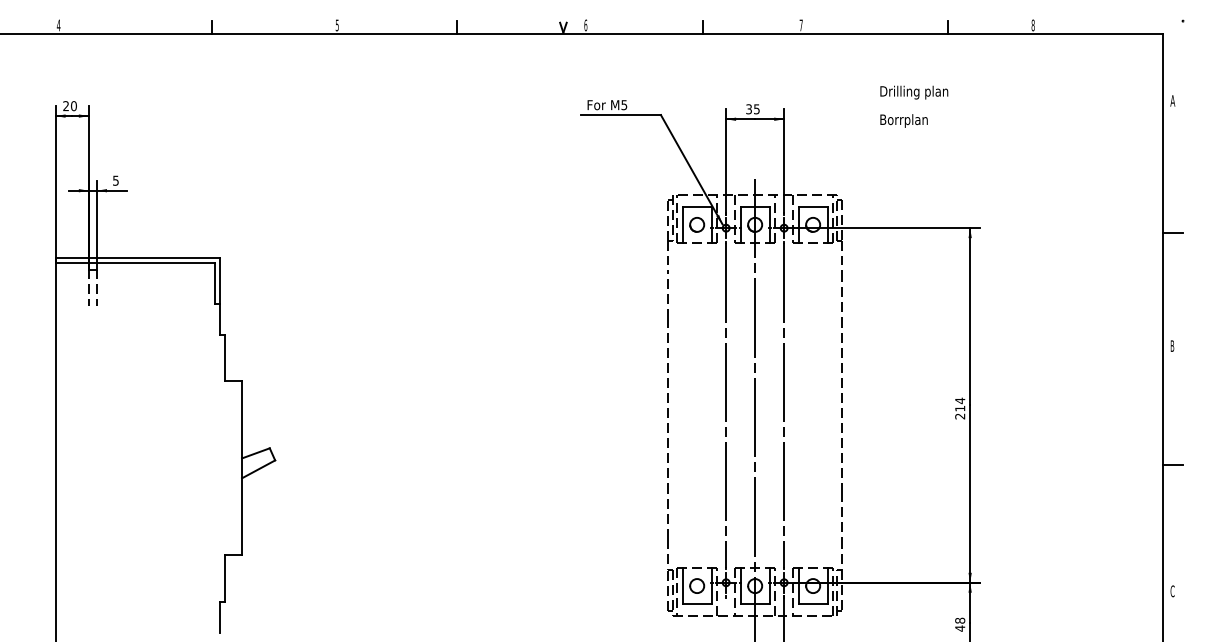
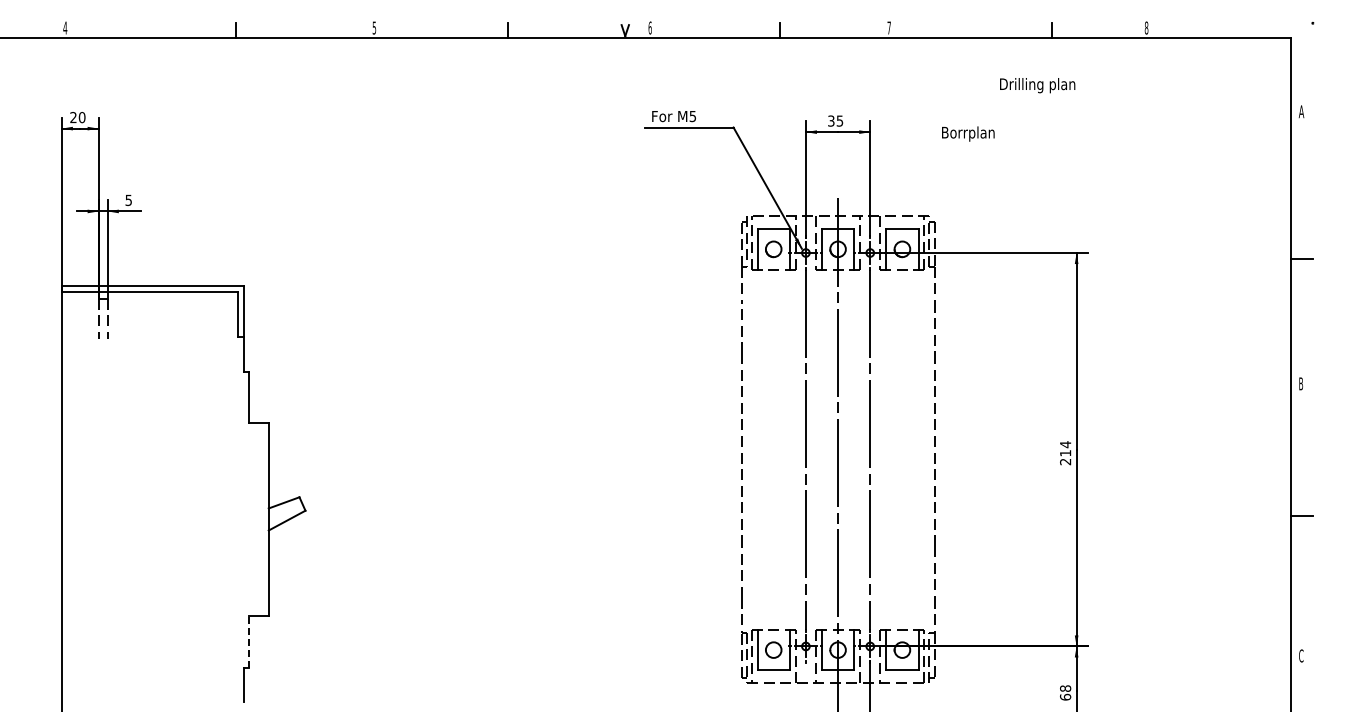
text: (914, 92) -> (1037, 85), moved
text: (904, 120) -> (968, 133), moved
line: (224, 578) -> (249, 641), solid -> dashed
text: (960, 628) -> (1065, 697), 48 -> 68

